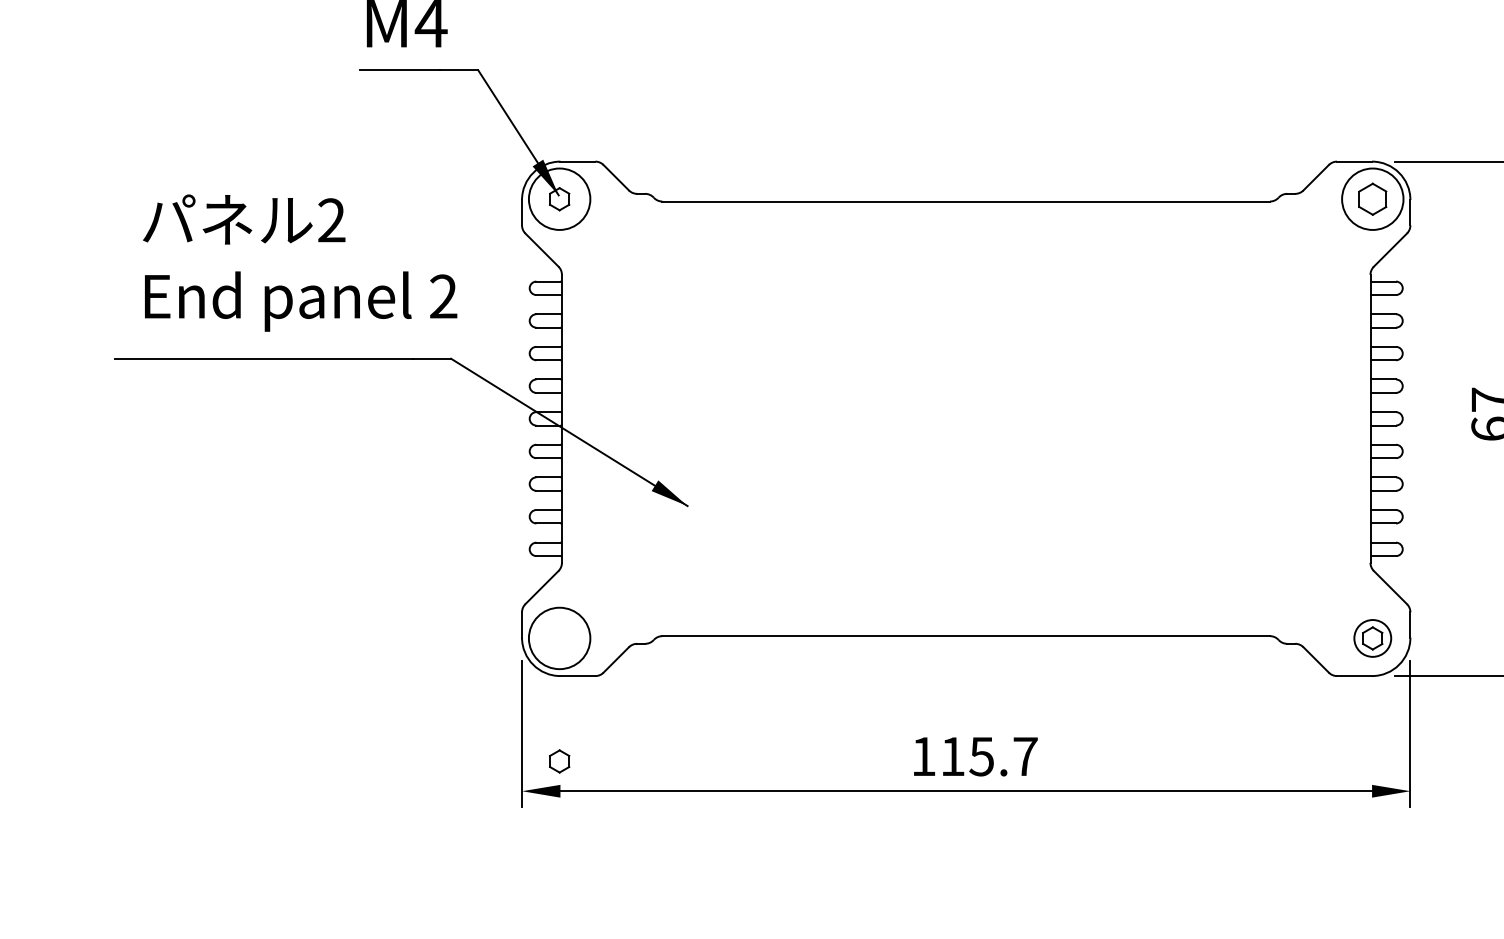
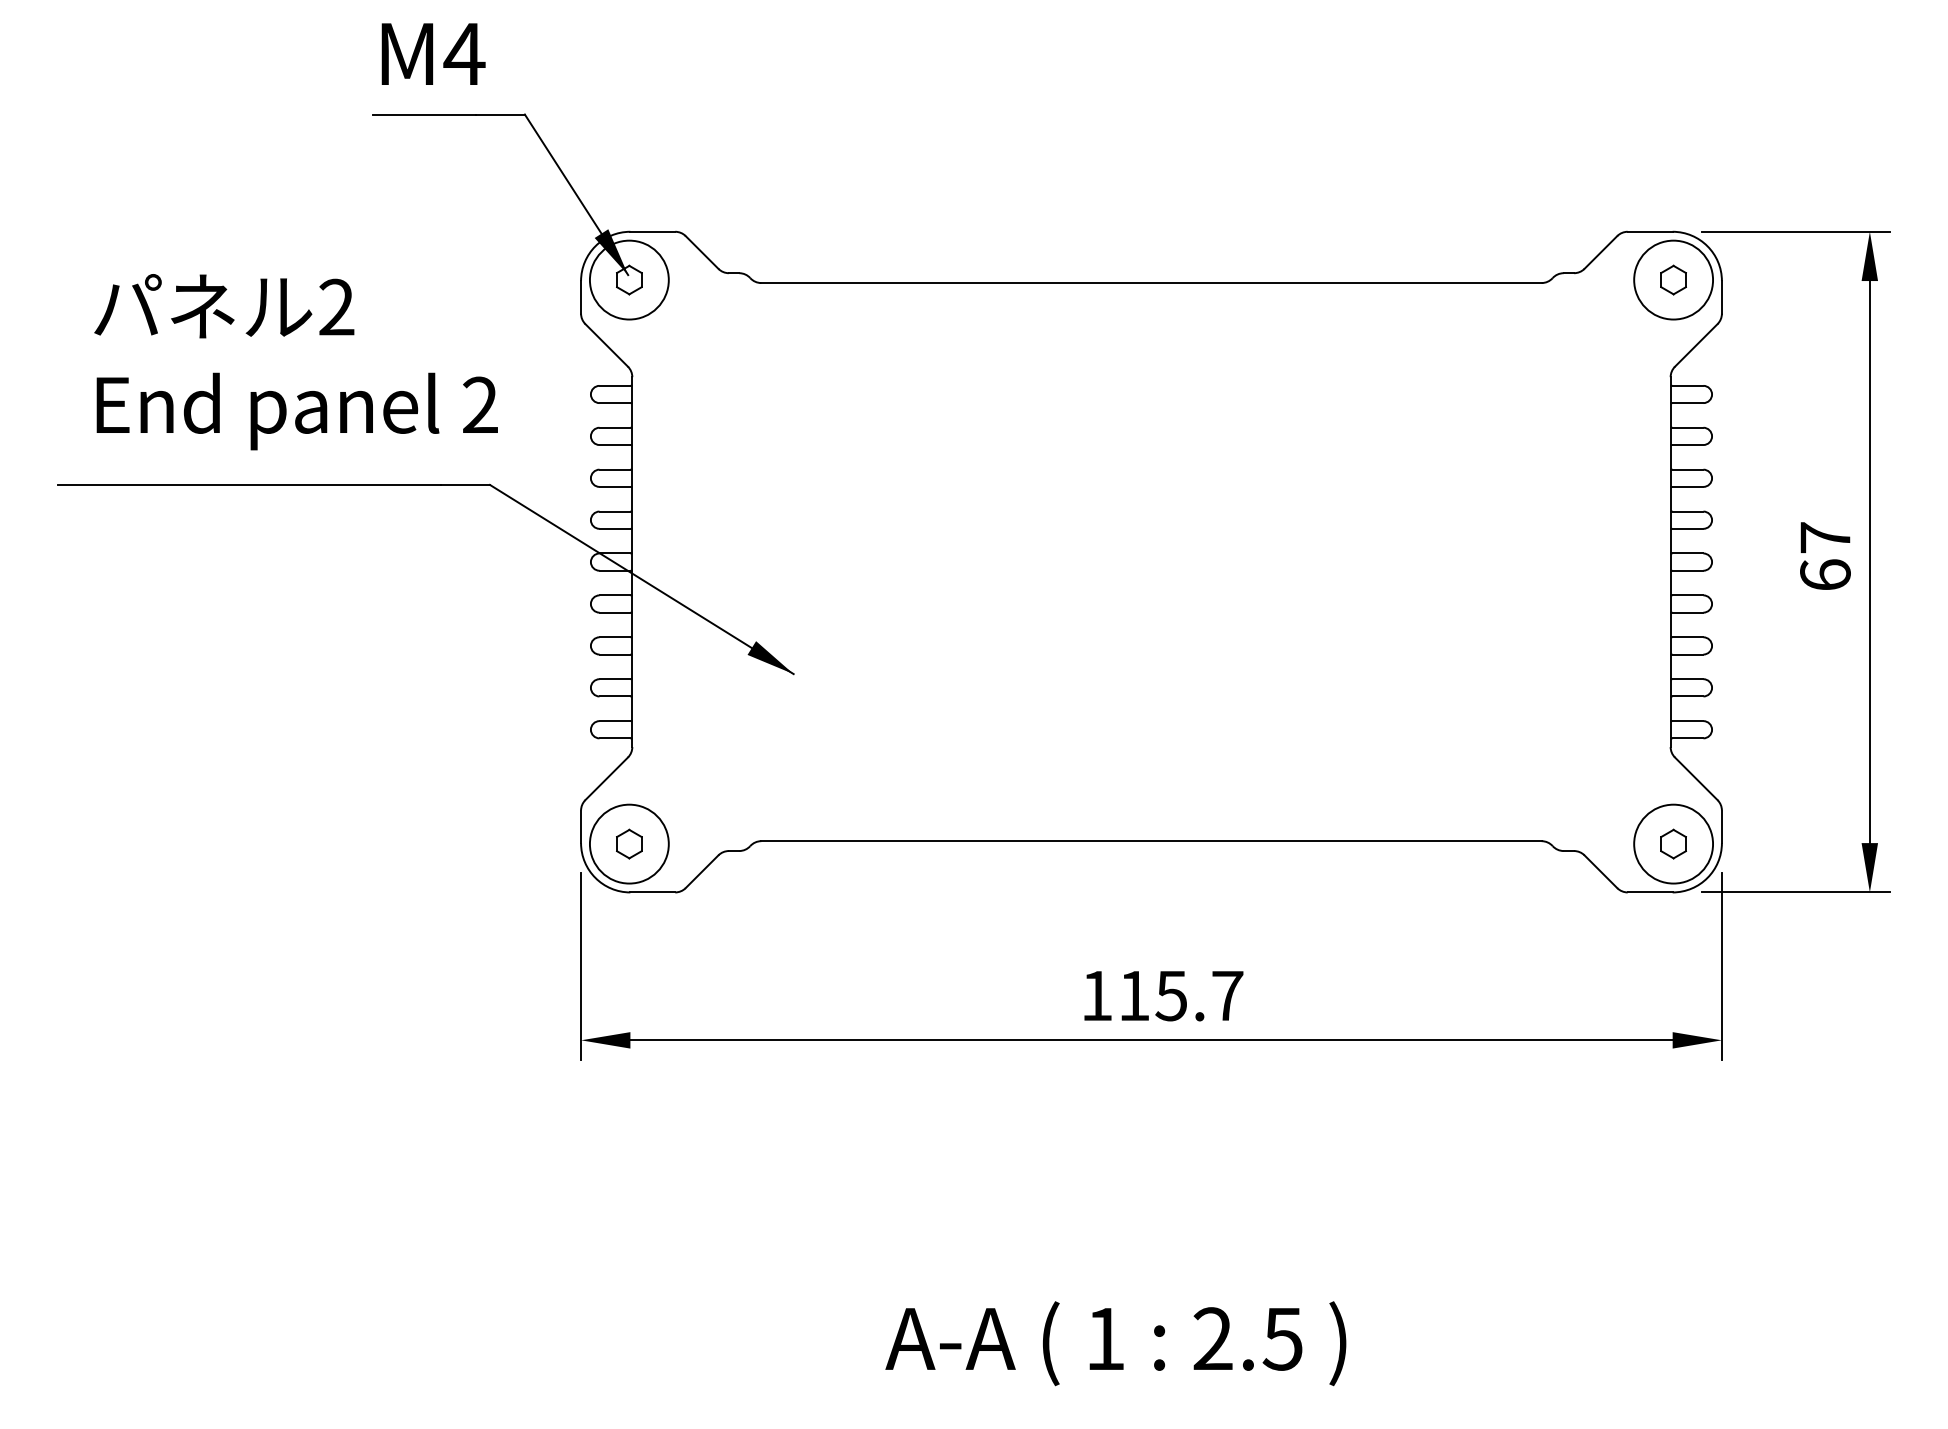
part: (1372, 198) -> (1673, 279), size x0.71
circle: (1372, 637) -> (1673, 843), size x1.67
part: (559, 760) -> (629, 843), moved

